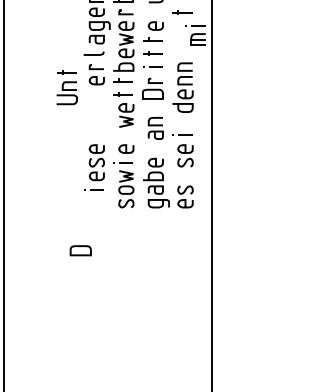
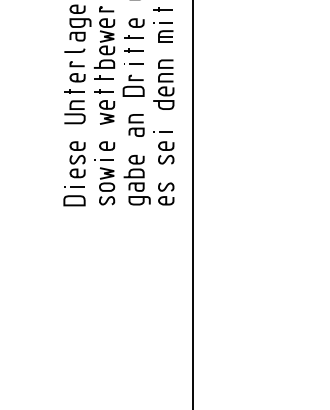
part: (195, 35) -> (163, 32), moved
part: (66, 87) -> (74, 106), moved
part: (80, 250) -> (74, 200), moved

